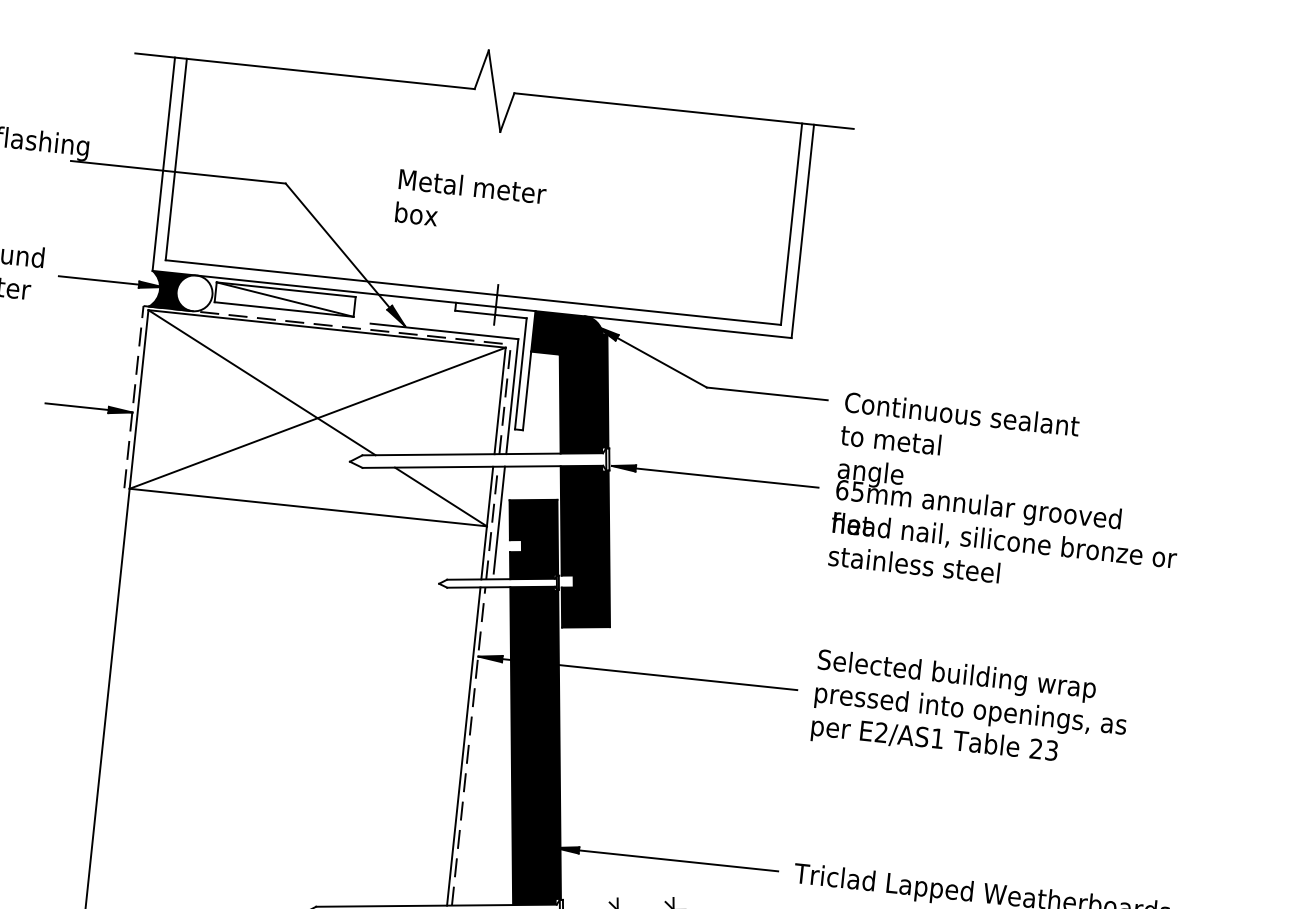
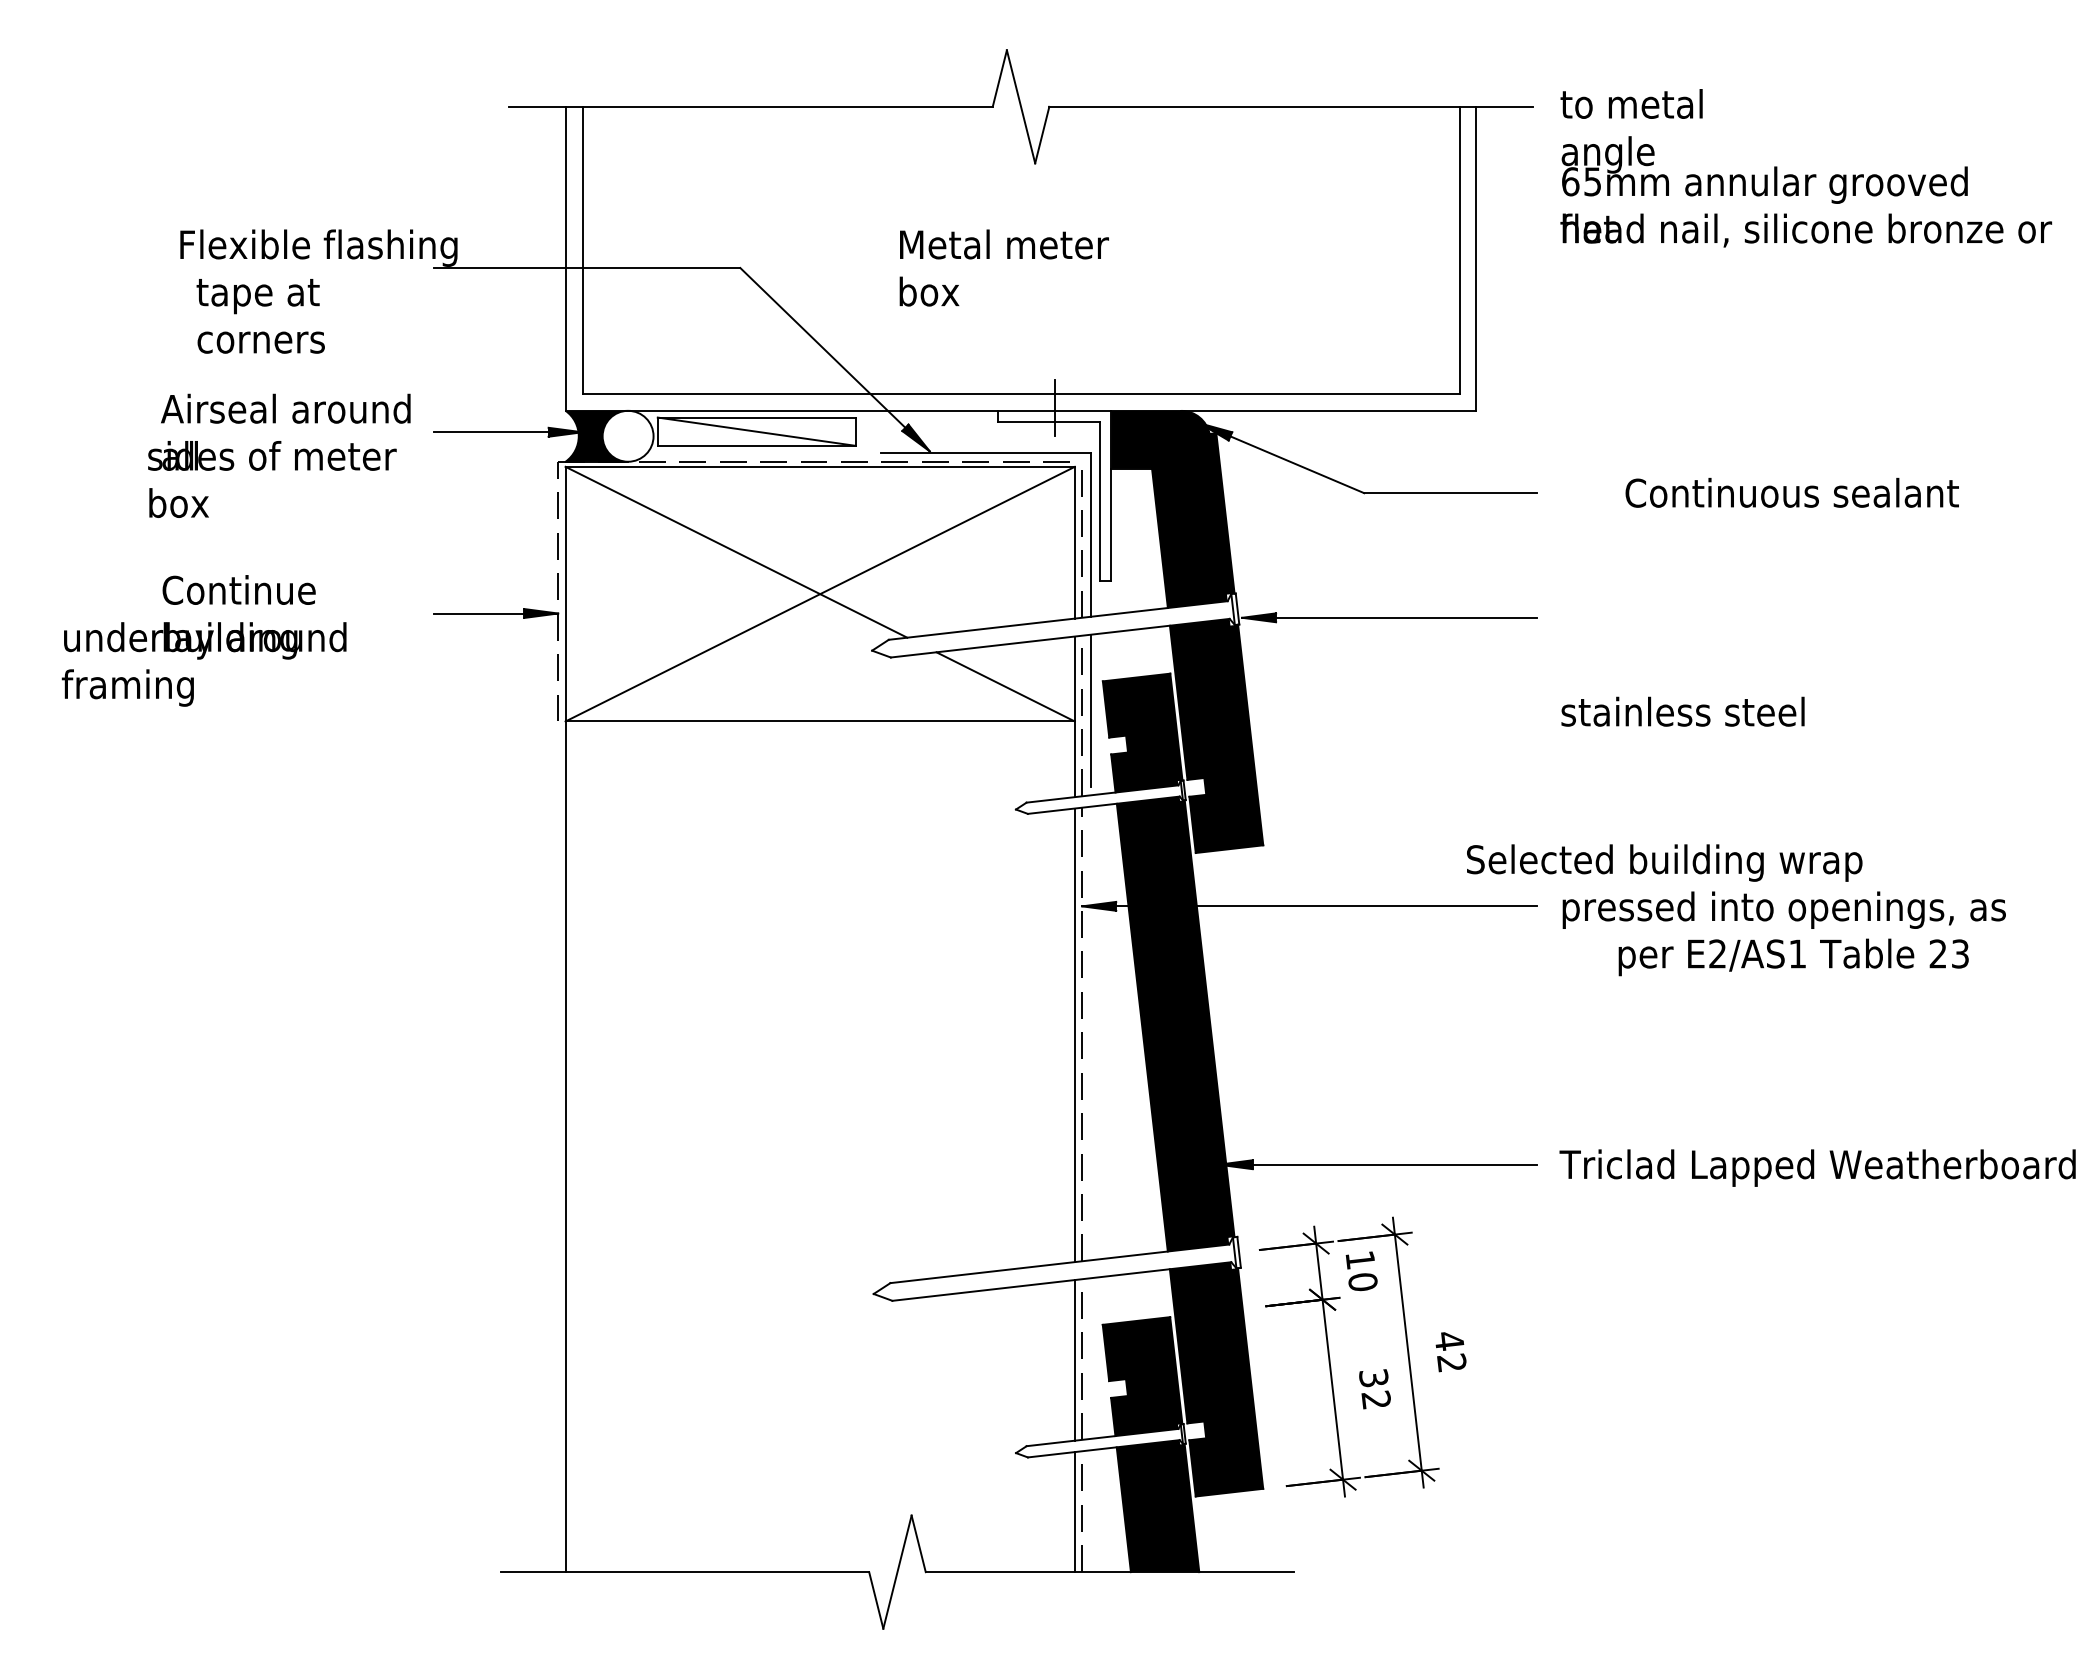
text: (961, 413) -> (1791, 492), moved
text: (1008, 498) -> (1806, 168), moved
text: (956, 675) -> (1664, 862), moved
text: (934, 740) -> (1793, 957), moved

